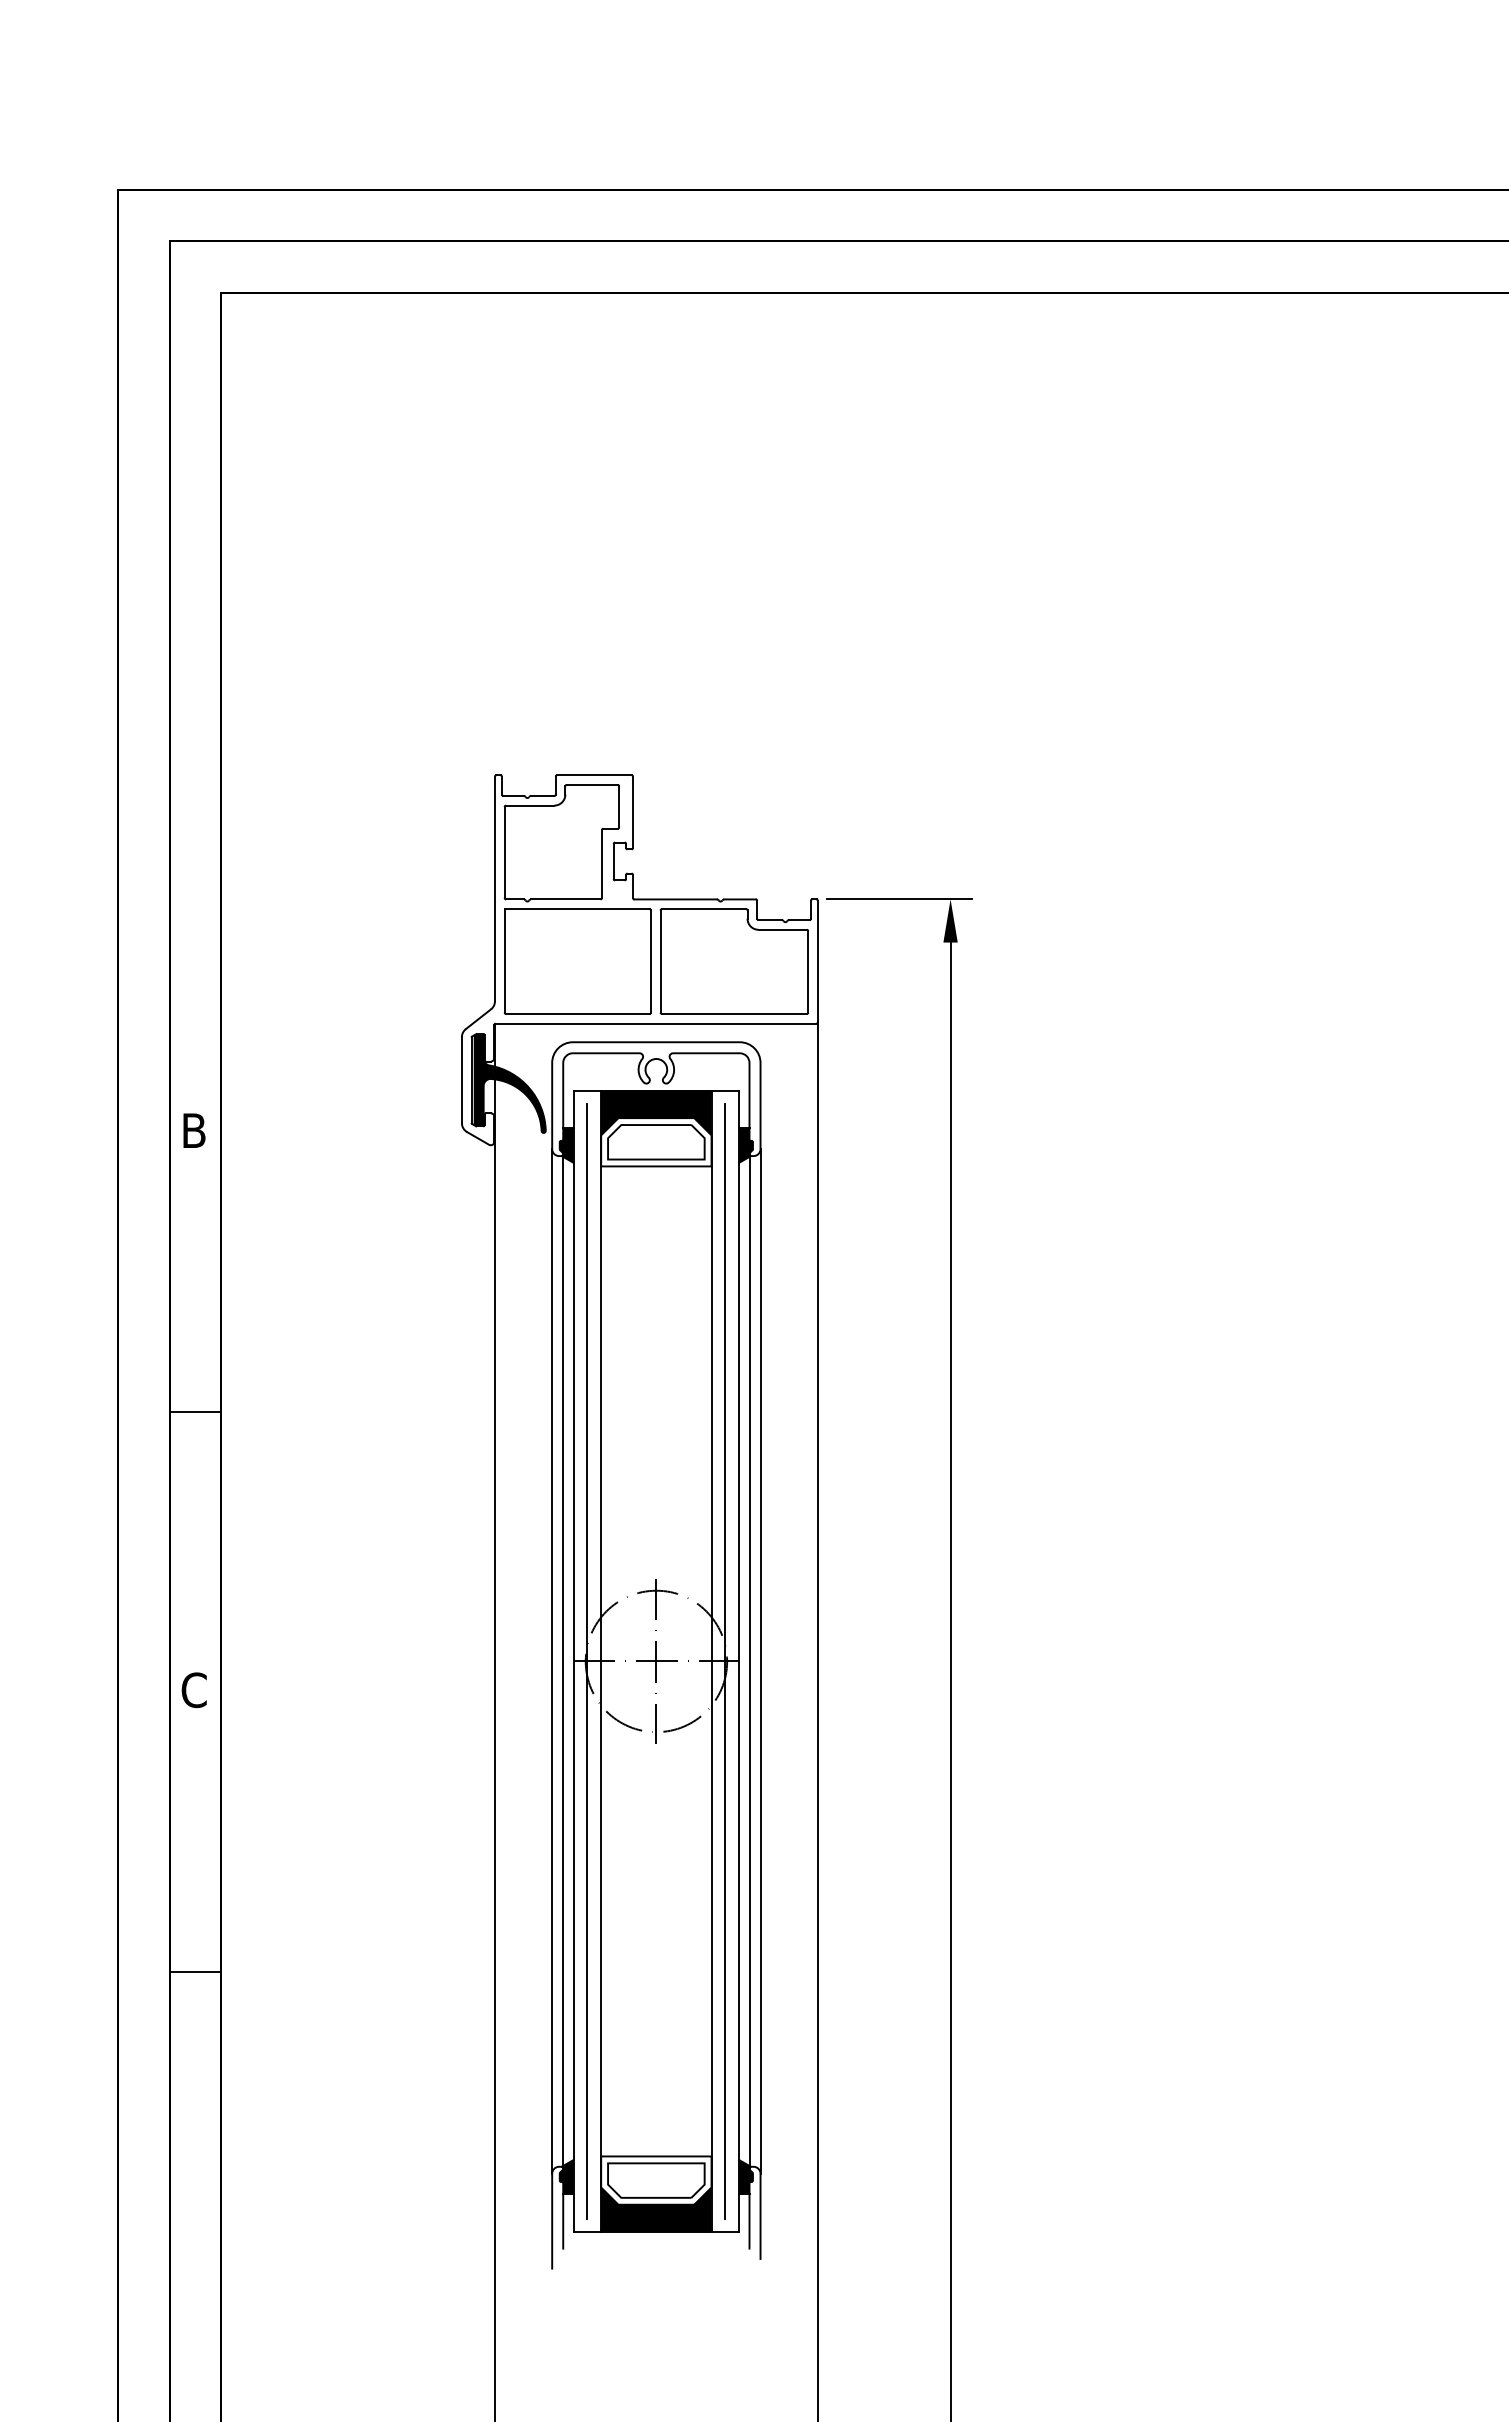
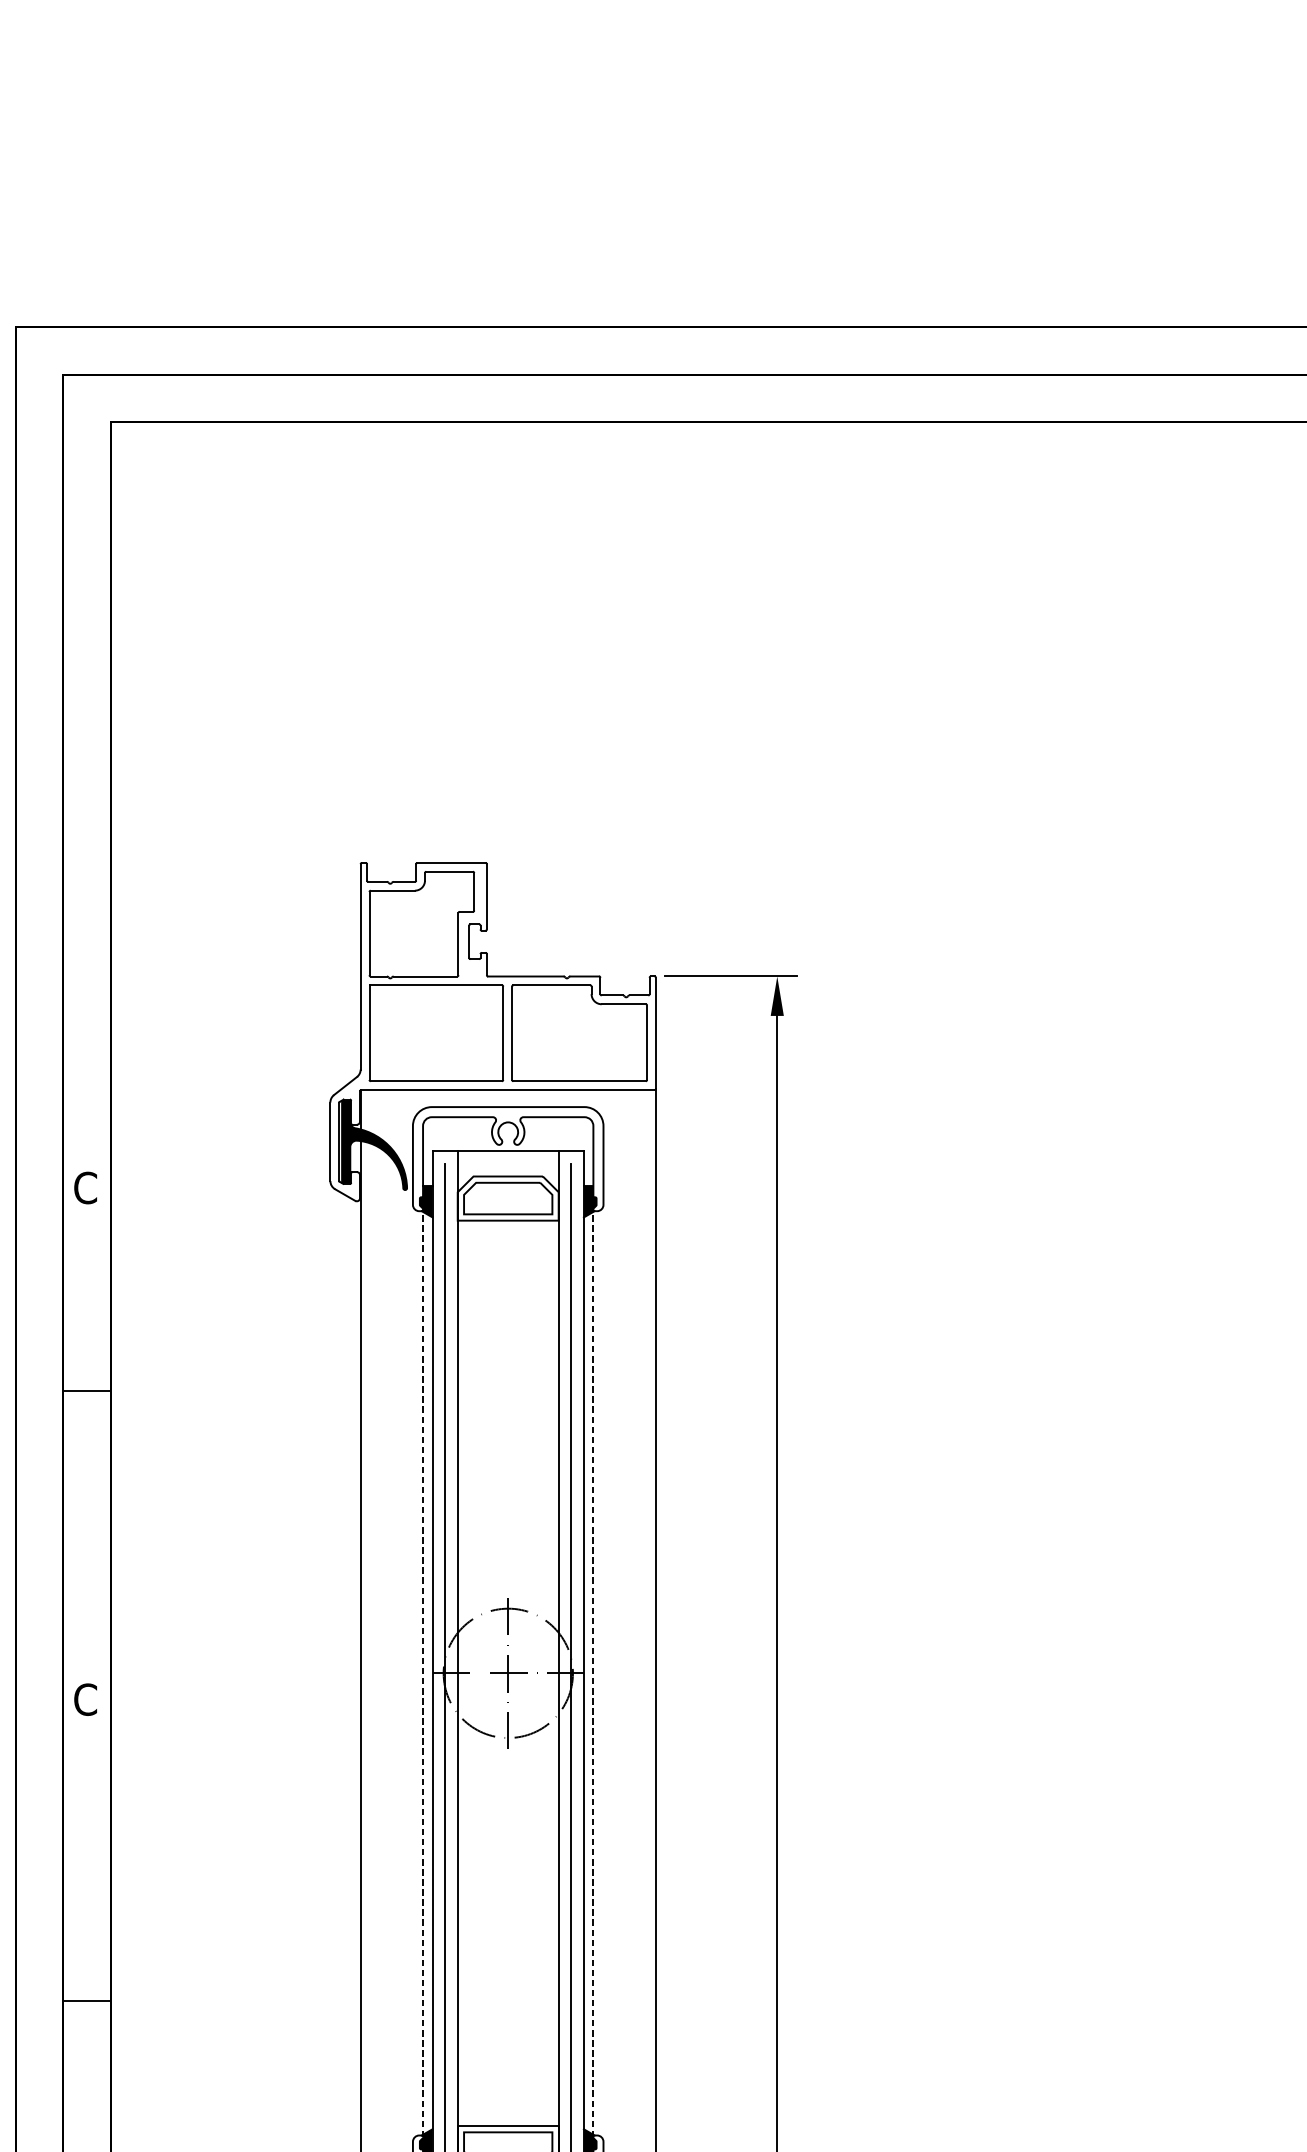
fill: (656, 1112) -> (508, 1171), removed
text: (193, 1130) -> (84, 1187), B -> C
line: (195, 1412) -> (86, 1391), moved
line: (563, 1660) -> (423, 1672), solid -> dashed
line: (749, 1660) -> (593, 1672), solid -> dashed
line: (552, 1661) -> (413, 1673), removed
line: (760, 1661) -> (603, 1673), removed
line: (195, 1971) -> (86, 2000), moved

